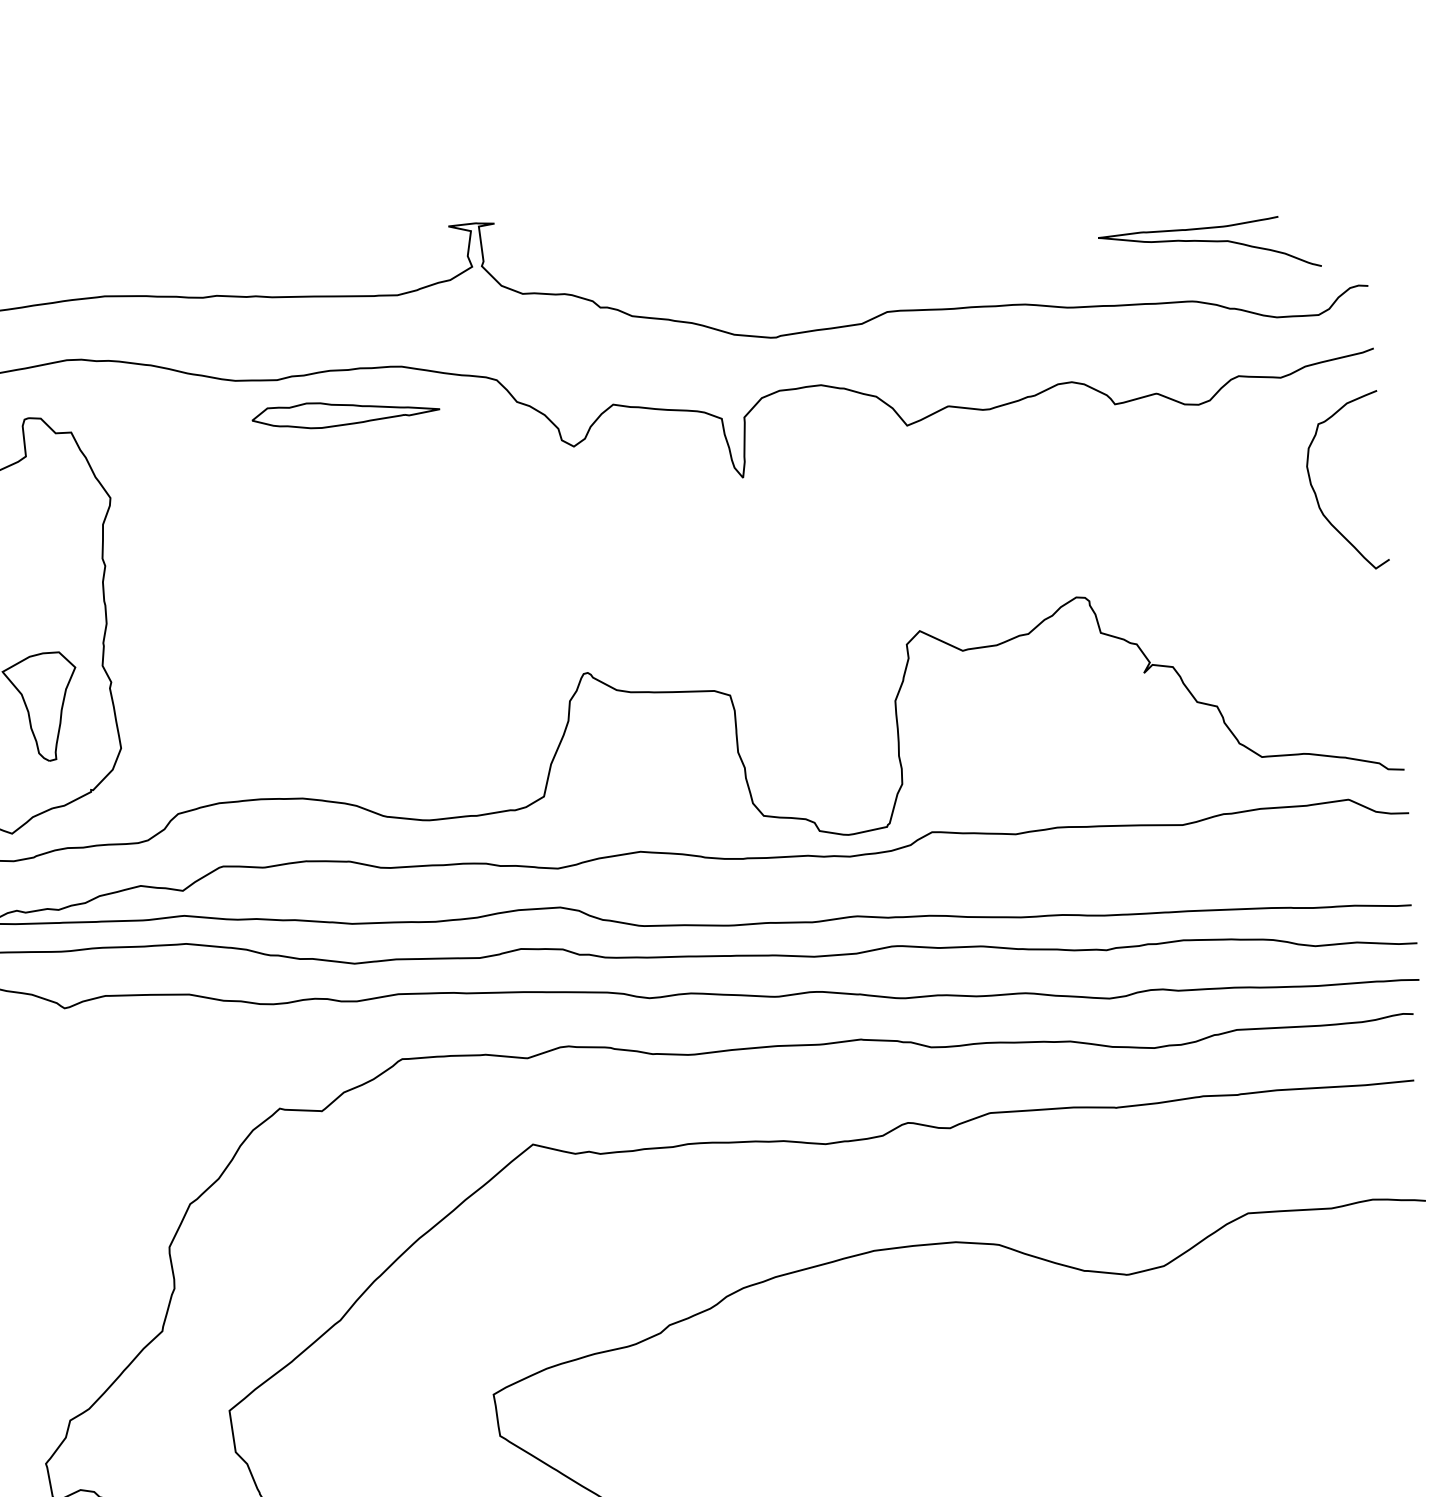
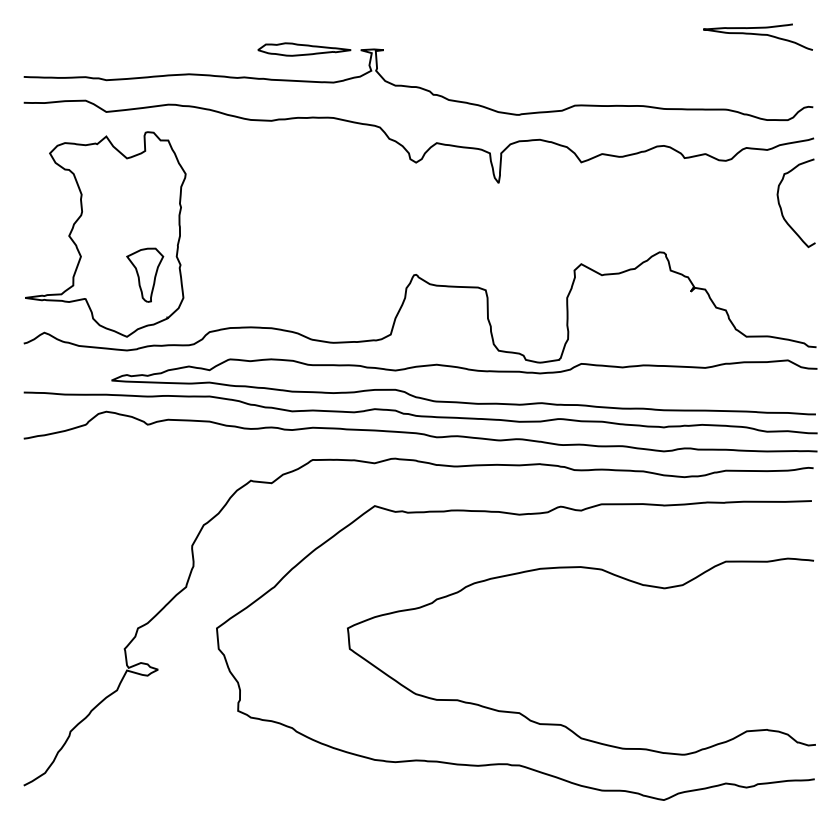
curve: (1208, 243) -> (757, 35), moved
part: (345, 413) -> (304, 49), moved

